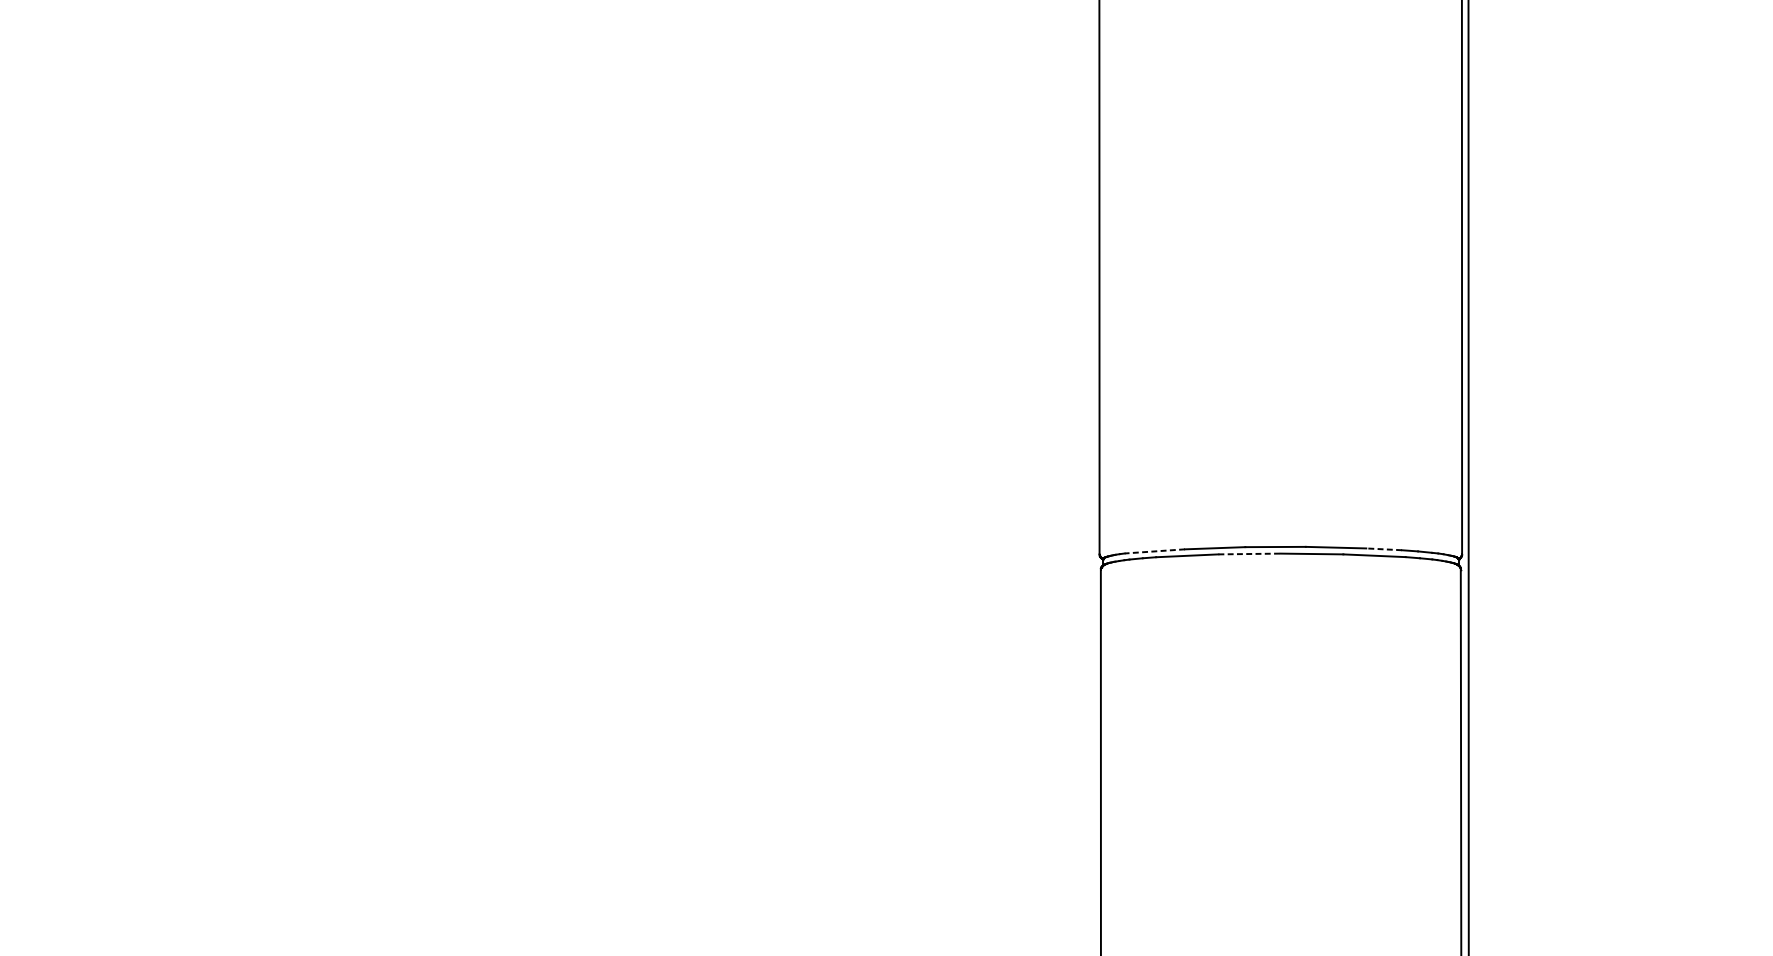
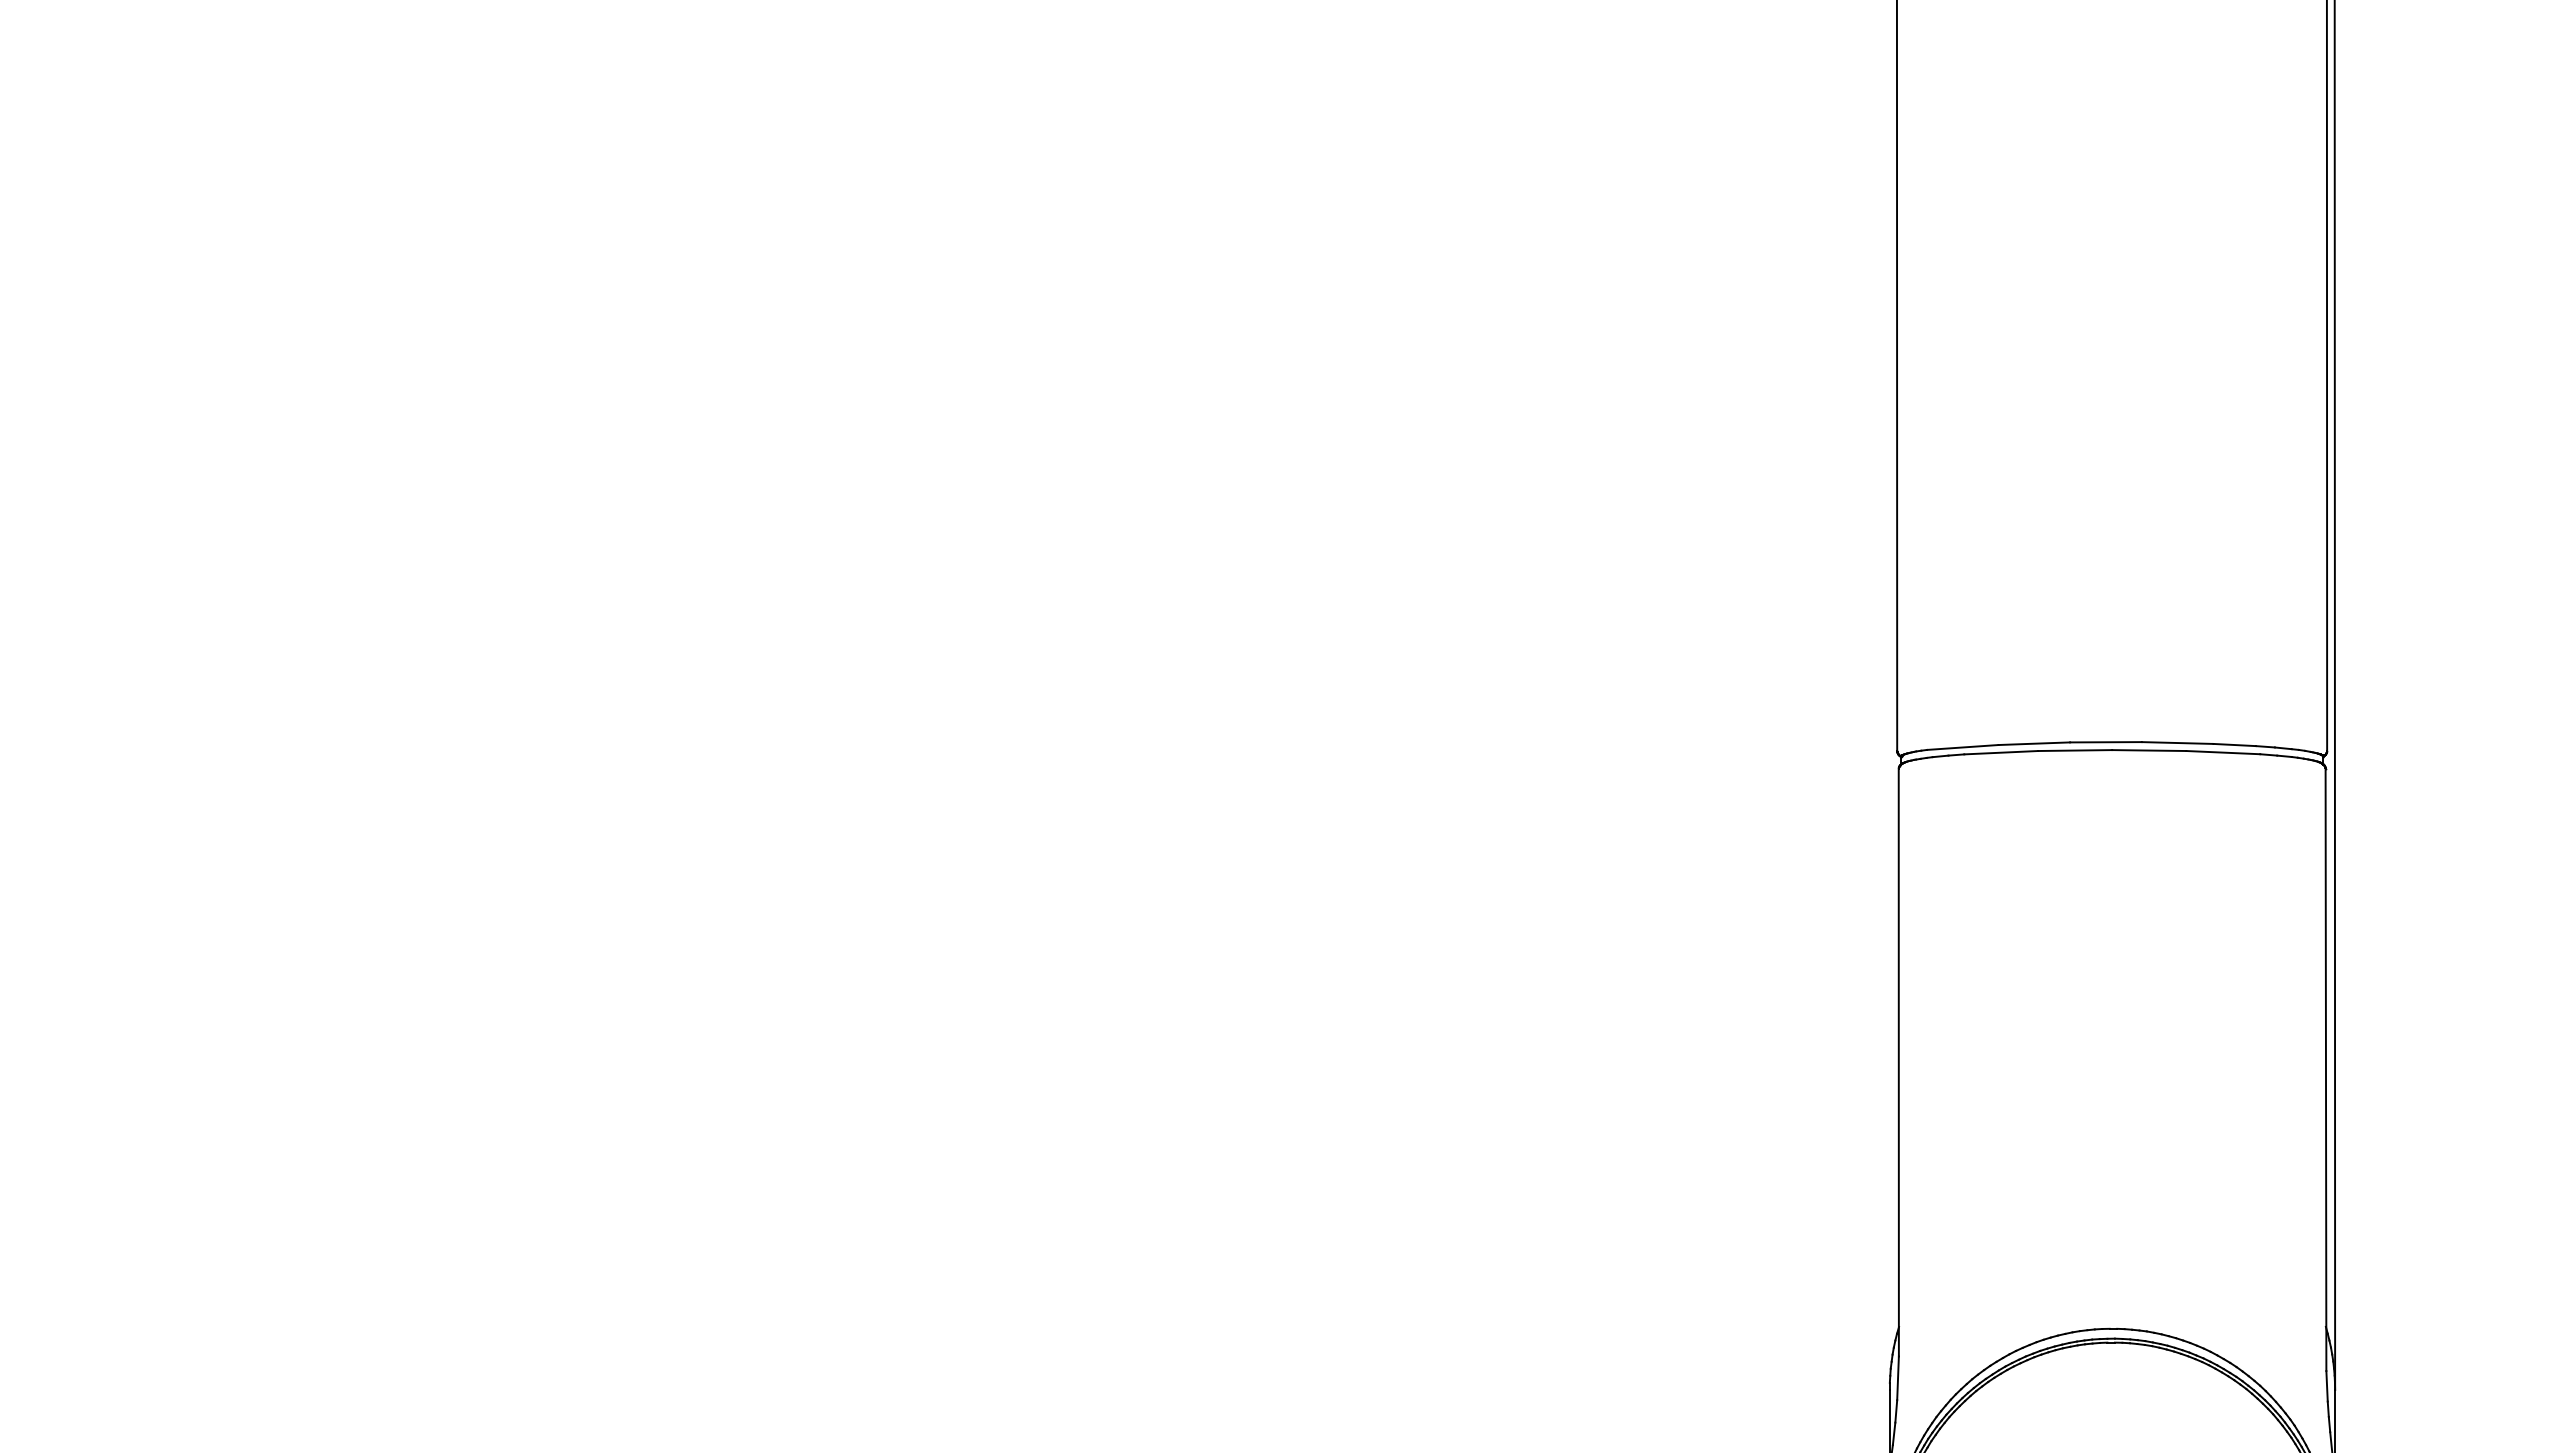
line: (1383, 549) -> (2234, 745), dashed -> solid
line: (1154, 551) -> (1962, 747), dashed -> solid
line: (1249, 553) -> (2075, 750), dashed -> solid

